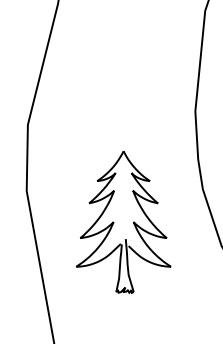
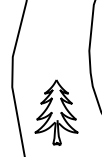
part: (123, 222) -> (56, 112), moved

